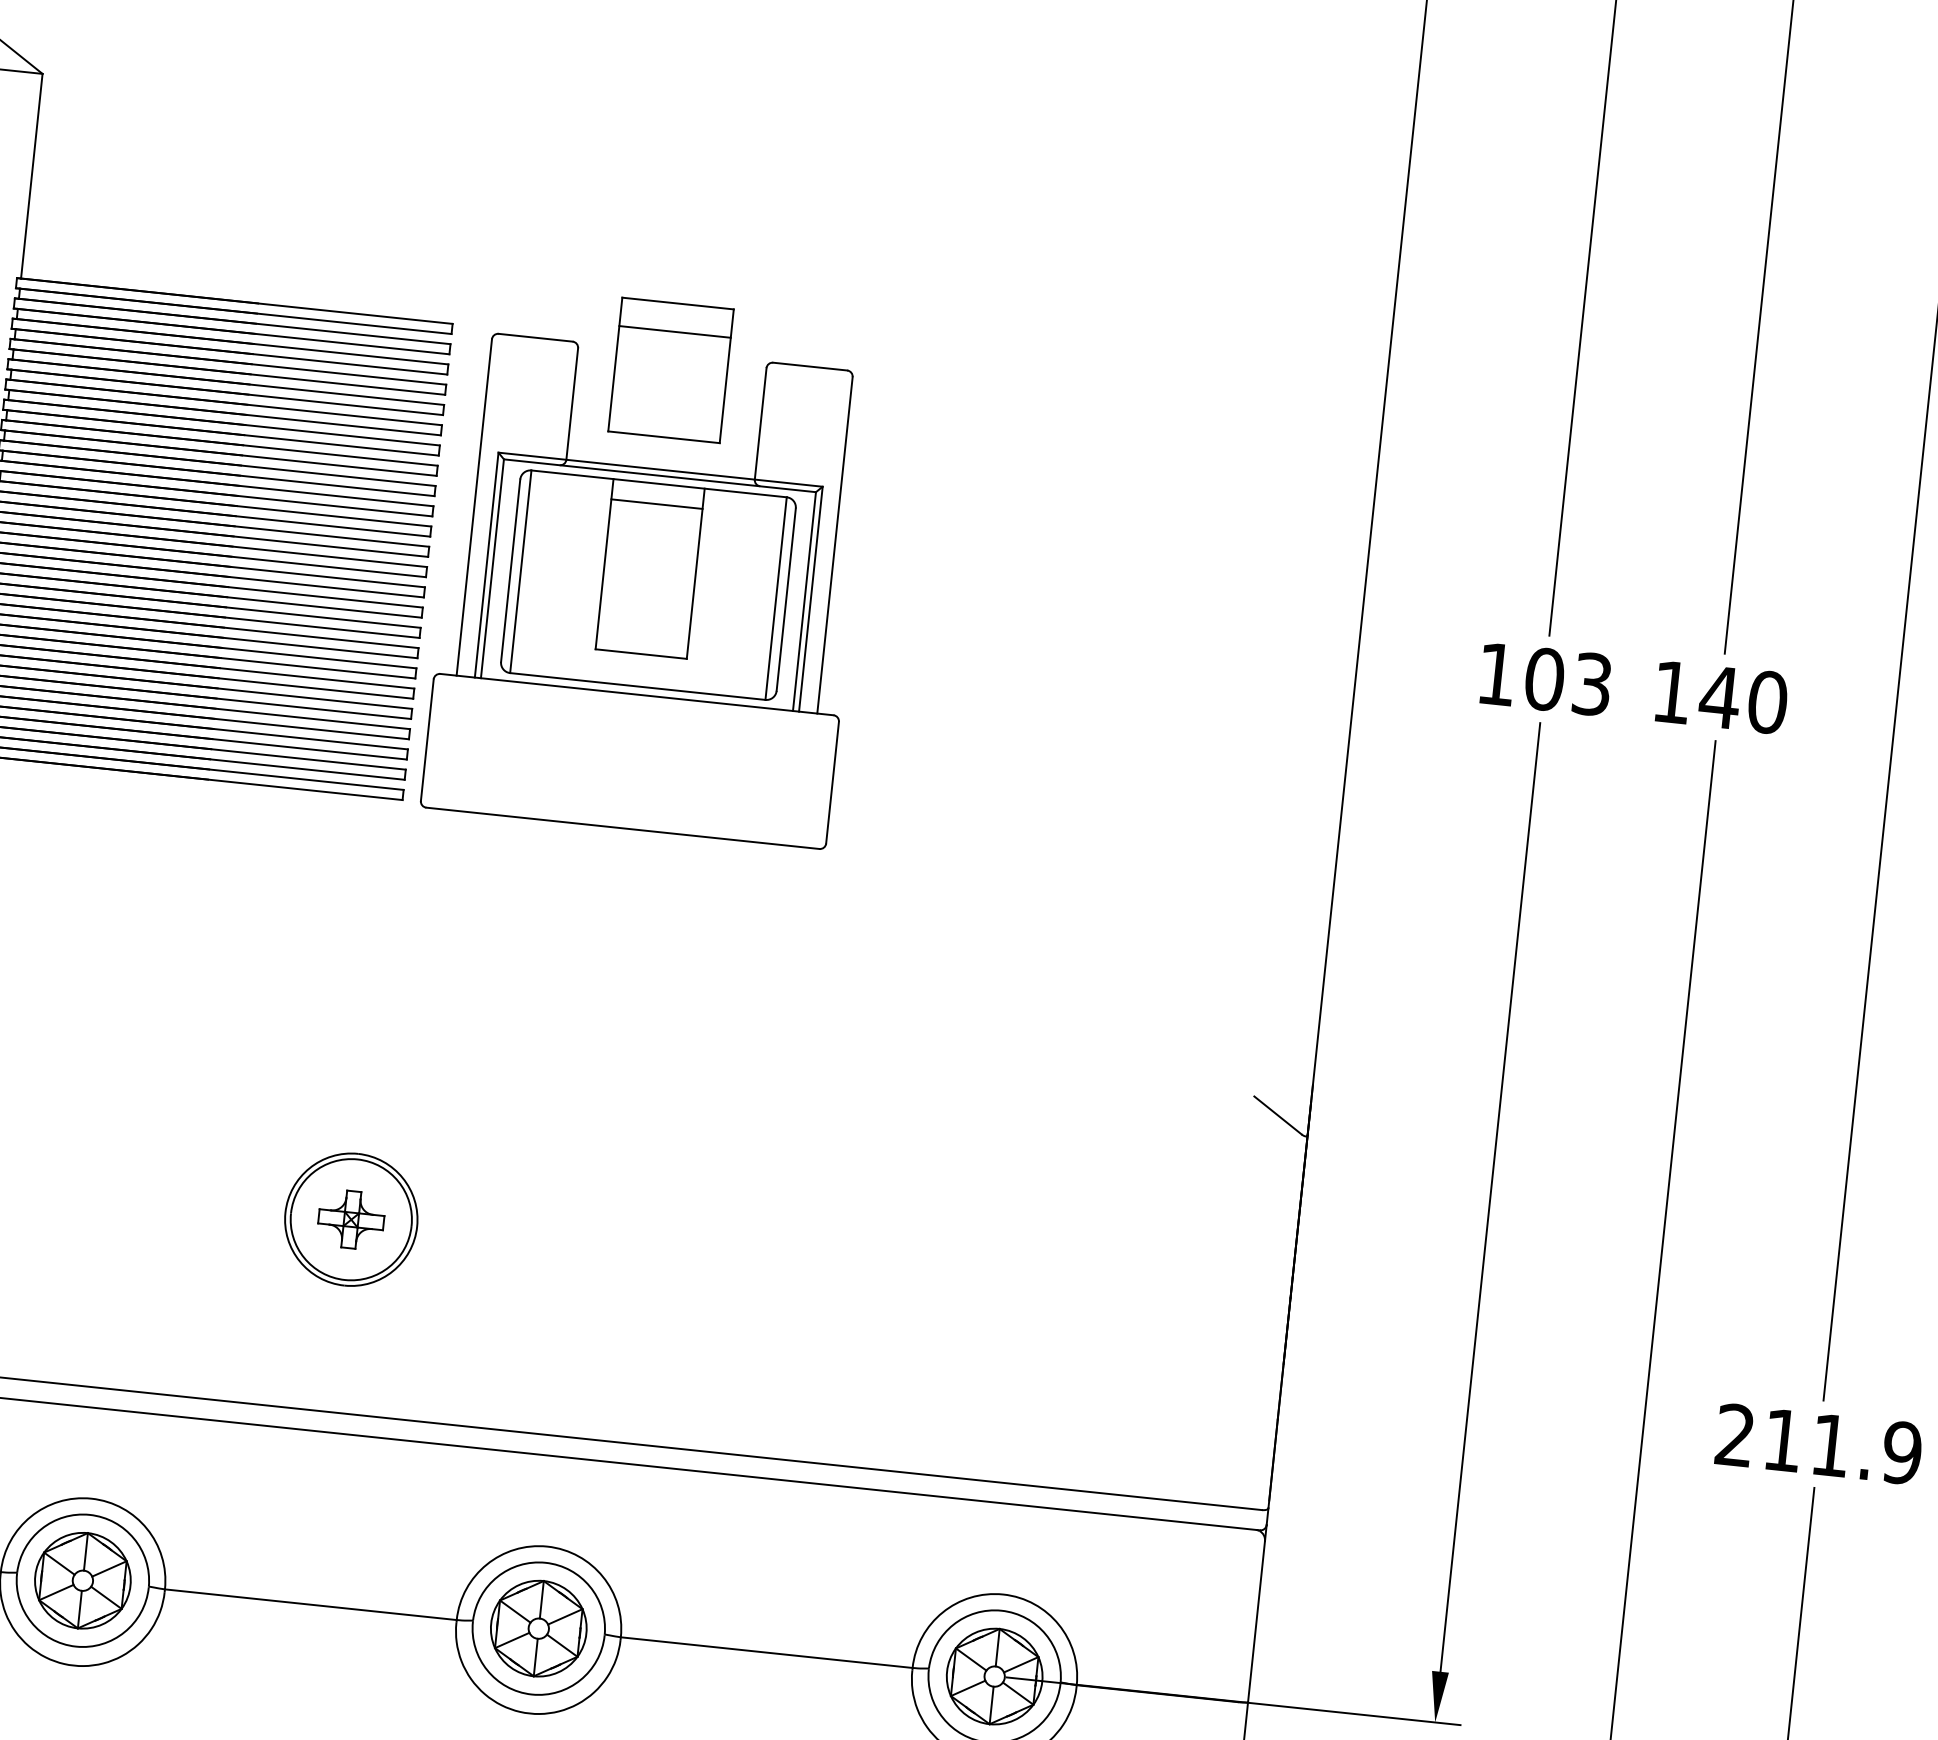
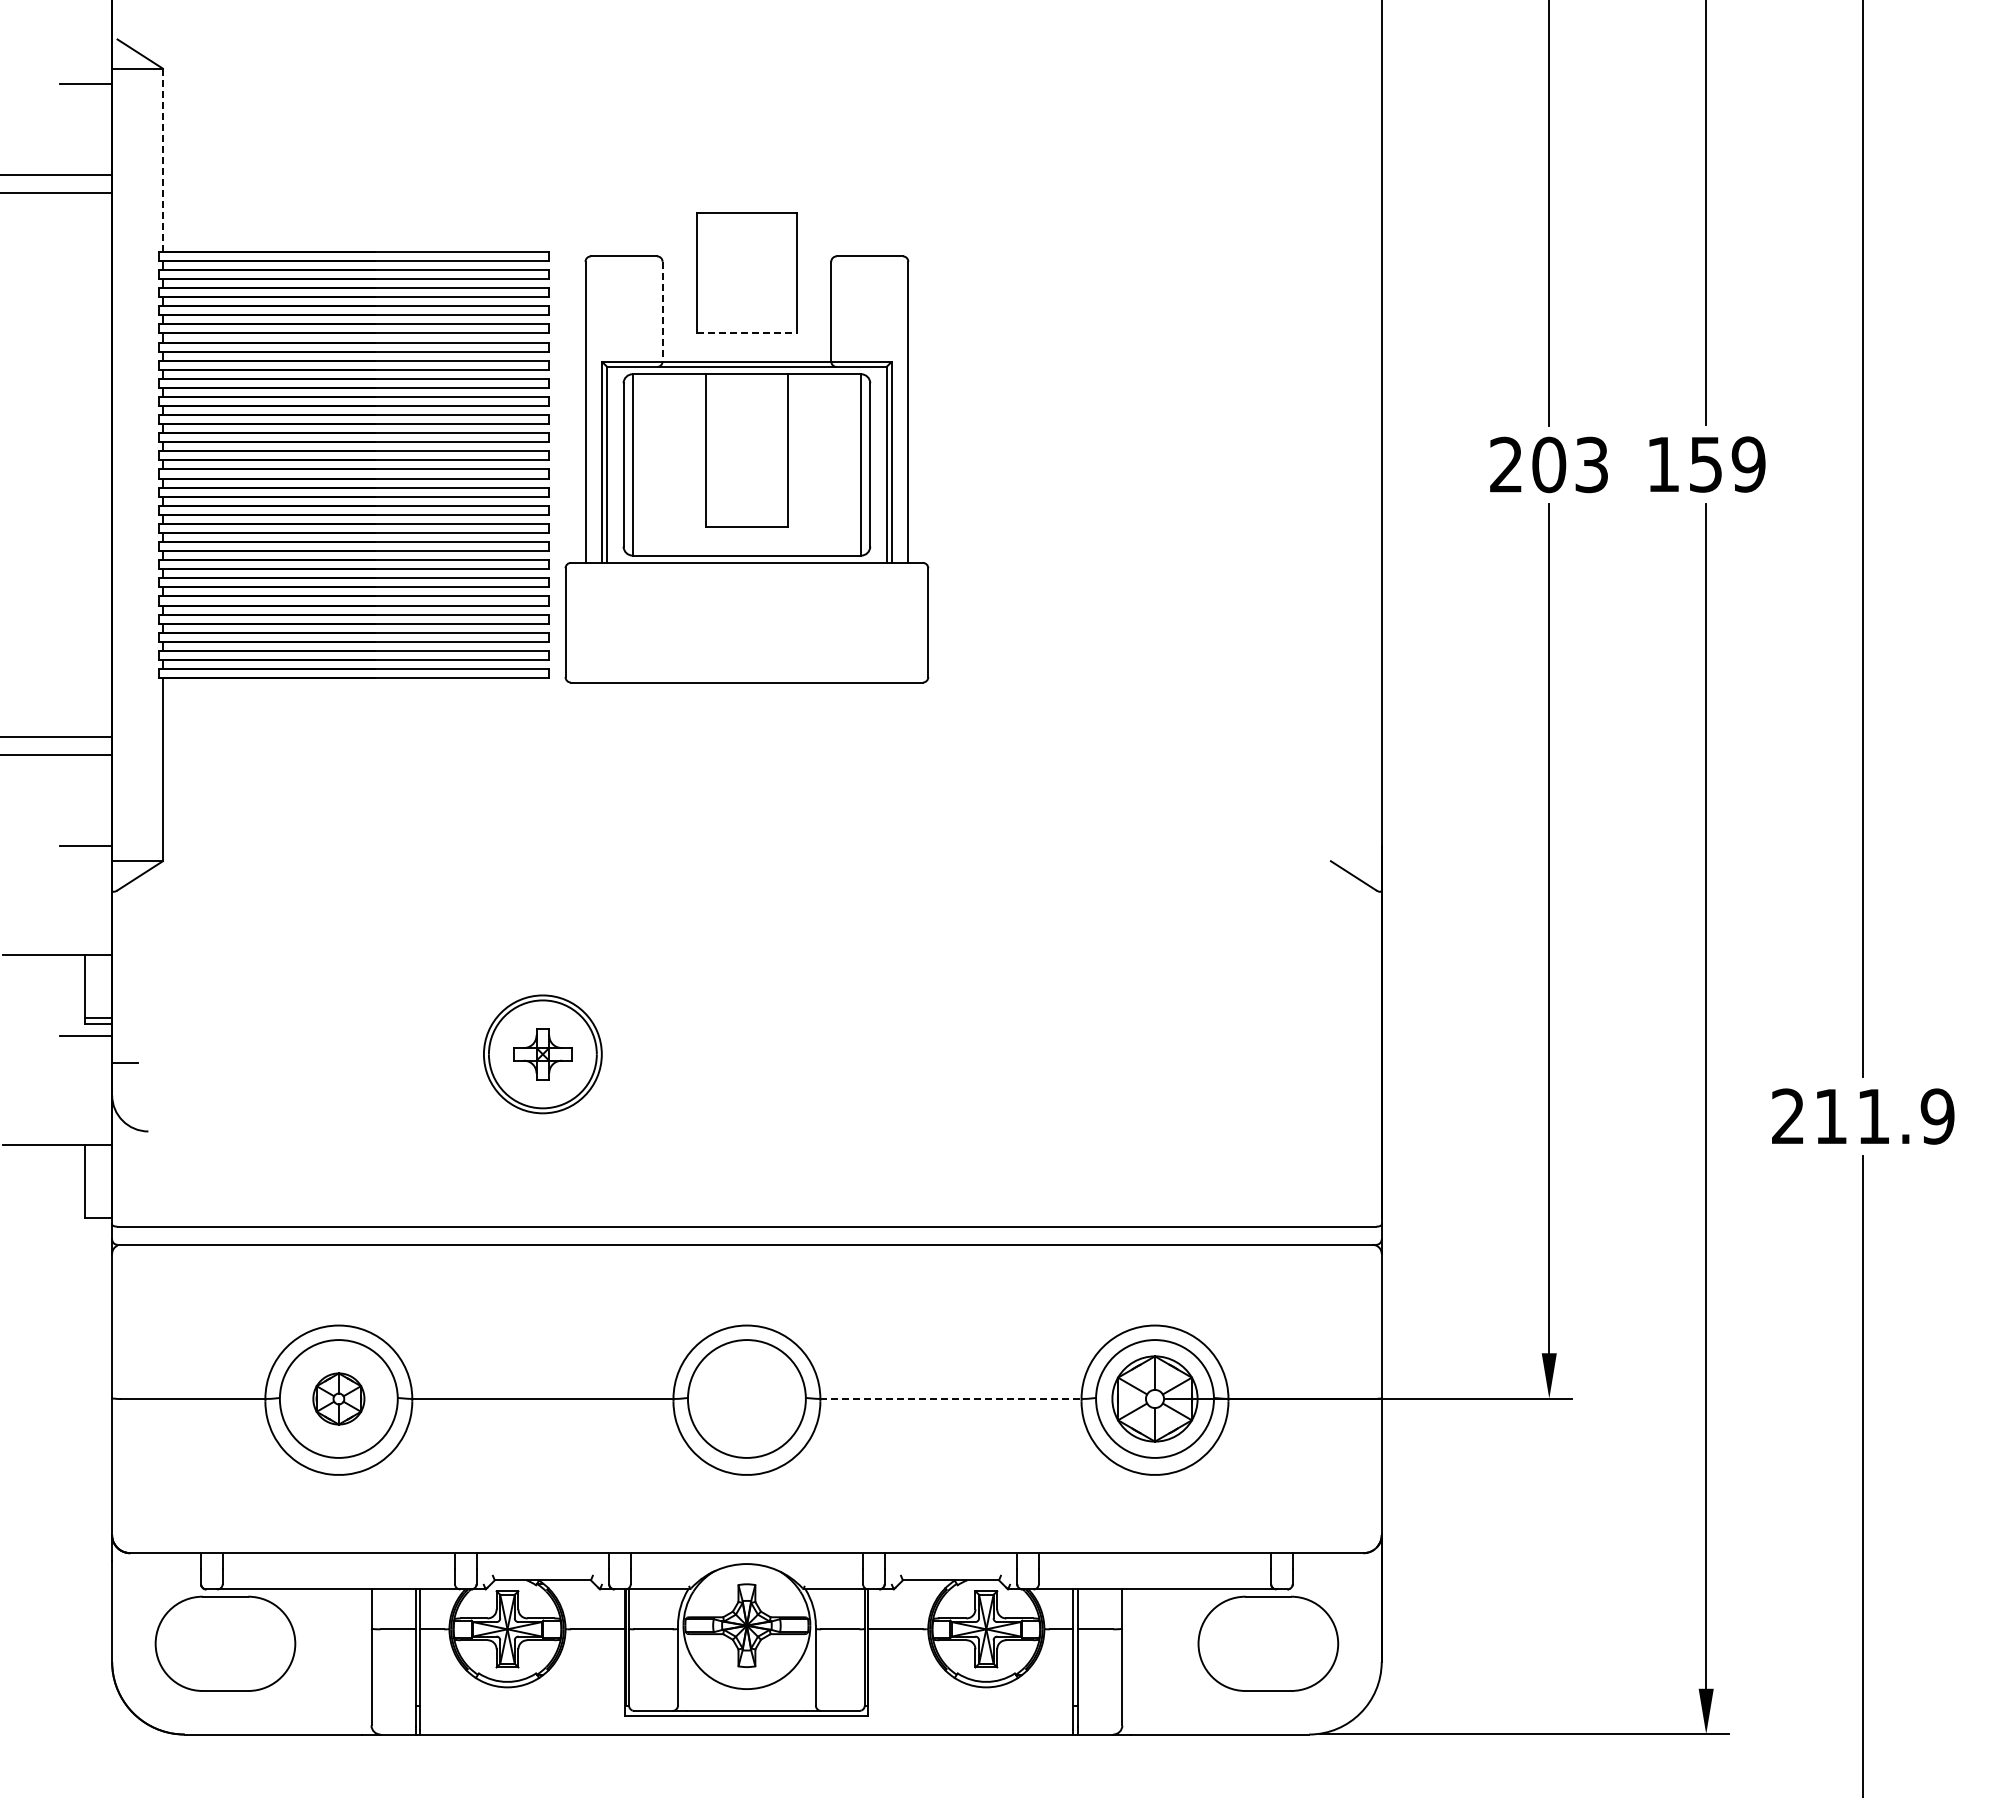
line: (31, 176) -> (162, 160), solid -> dashed
line: (674, 332) -> (746, 238), removed
line: (572, 403) -> (662, 311), solid -> dashed
line: (663, 437) -> (746, 332), solid -> dashed
line: (656, 504) -> (746, 392), removed
text: (1495, 673) -> (1505, 464), 103 -> 203
text: (1742, 699) -> (1726, 464), 140 -> 159
part: (82, 1580) -> (338, 1398), size x0.6
part: (538, 1628) -> (746, 1398), removed
line: (766, 1653) -> (950, 1399), solid -> dashed

